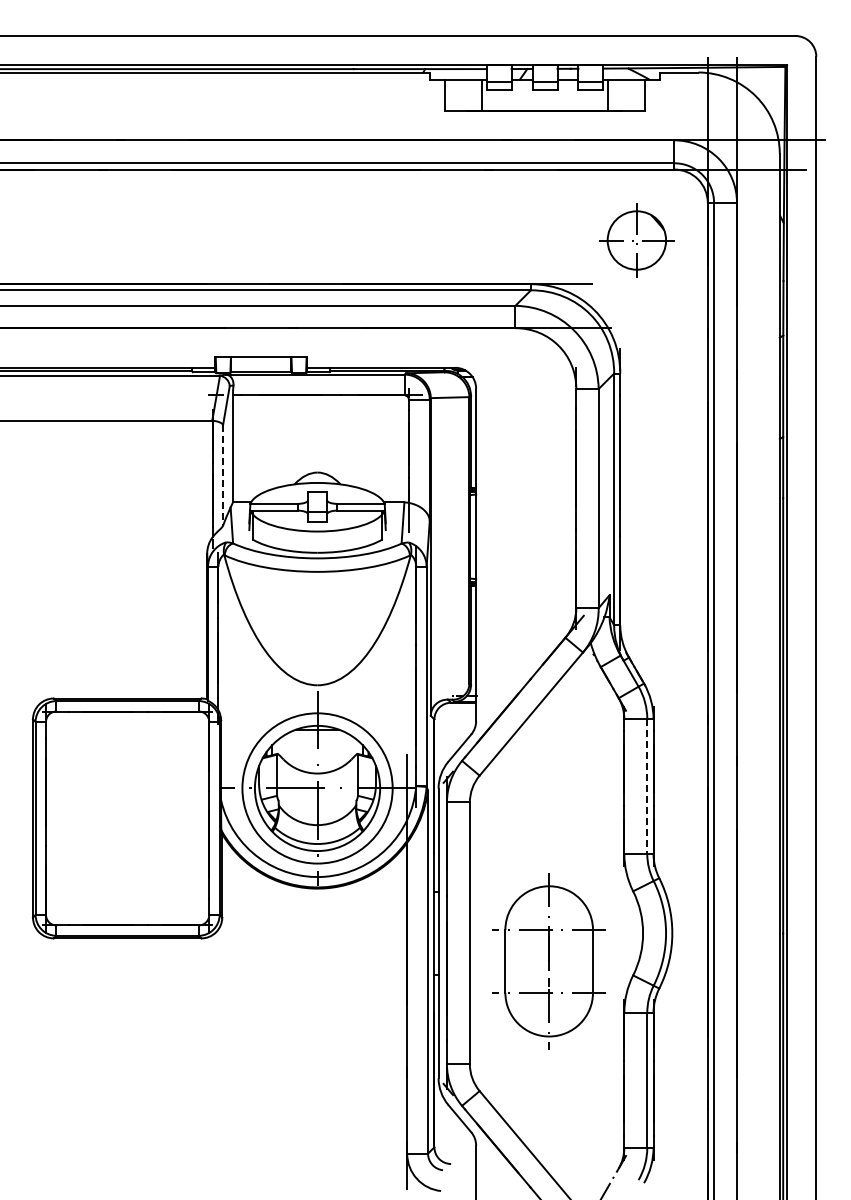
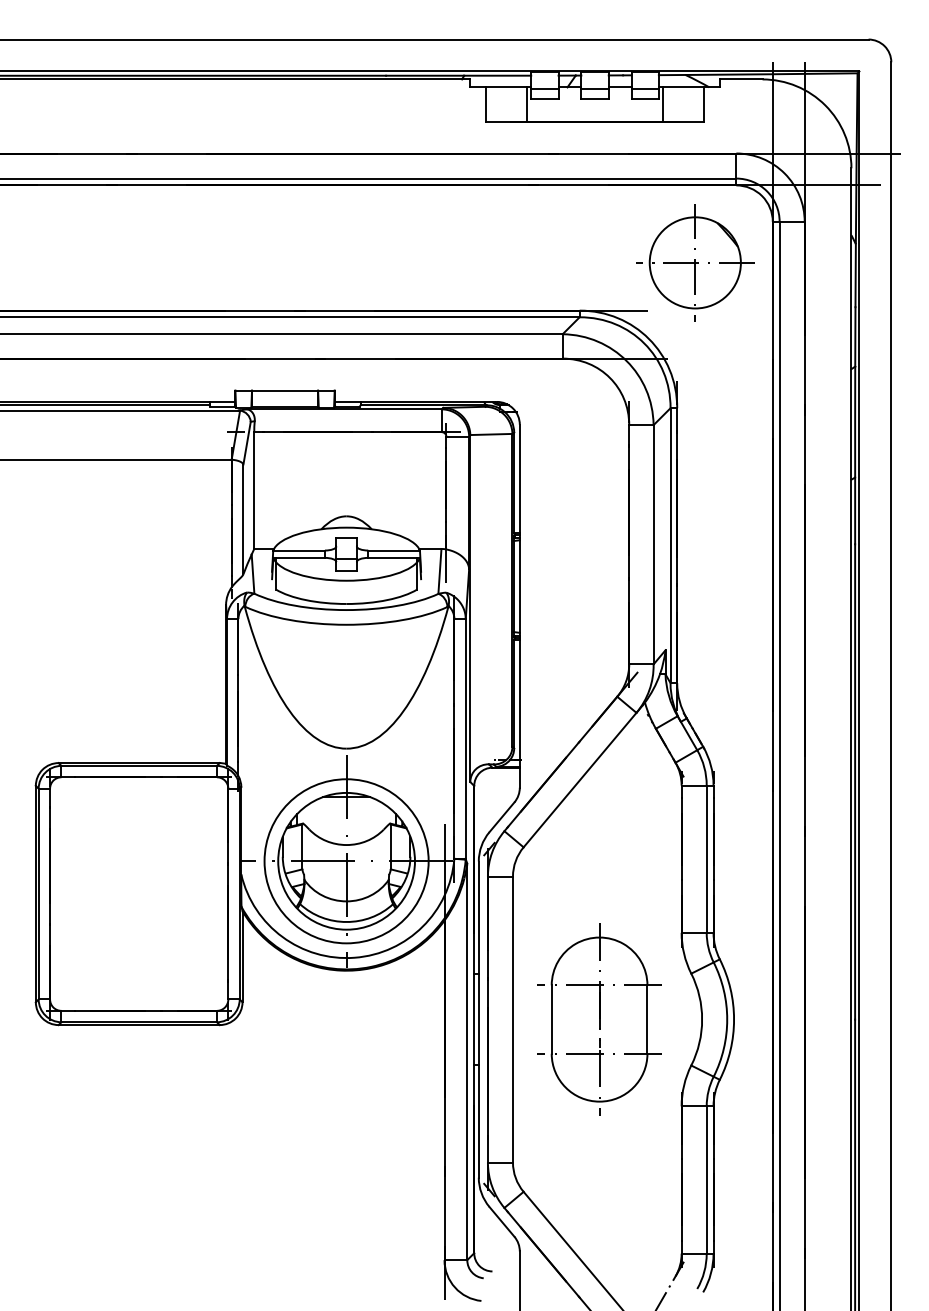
part: (636, 240) -> (694, 262), size x1.43
line: (223, 475) -> (243, 519), dashed -> solid
line: (647, 787) -> (706, 860), dashed -> solid
part: (548, 961) -> (598, 1019), moved

